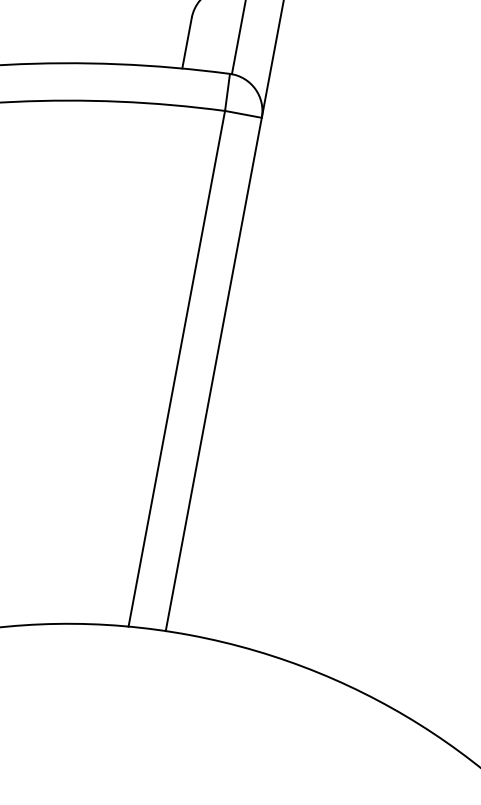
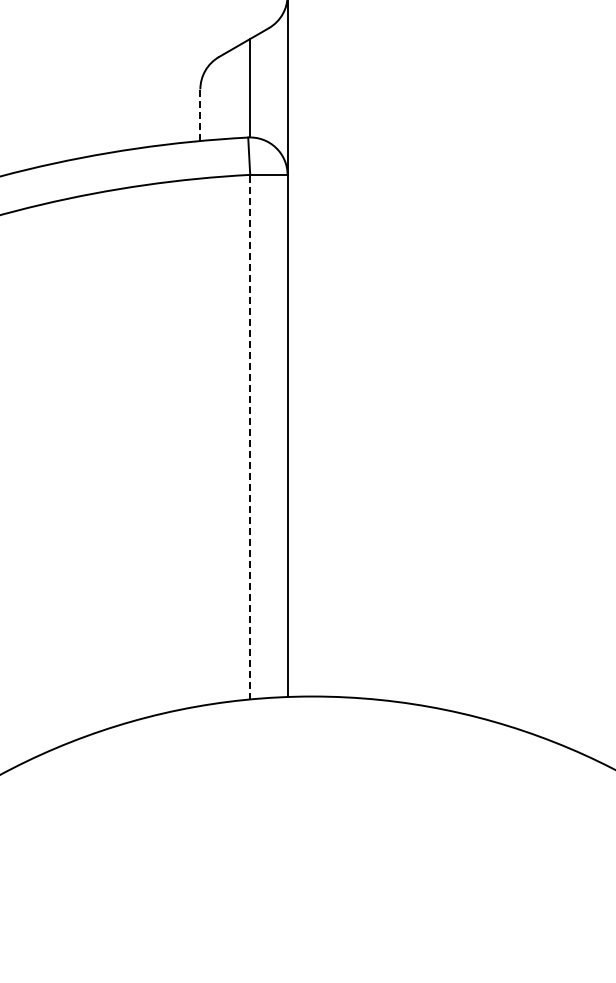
line: (187, 43) -> (200, 115), solid -> dashed
line: (177, 368) -> (250, 436), solid -> dashed

